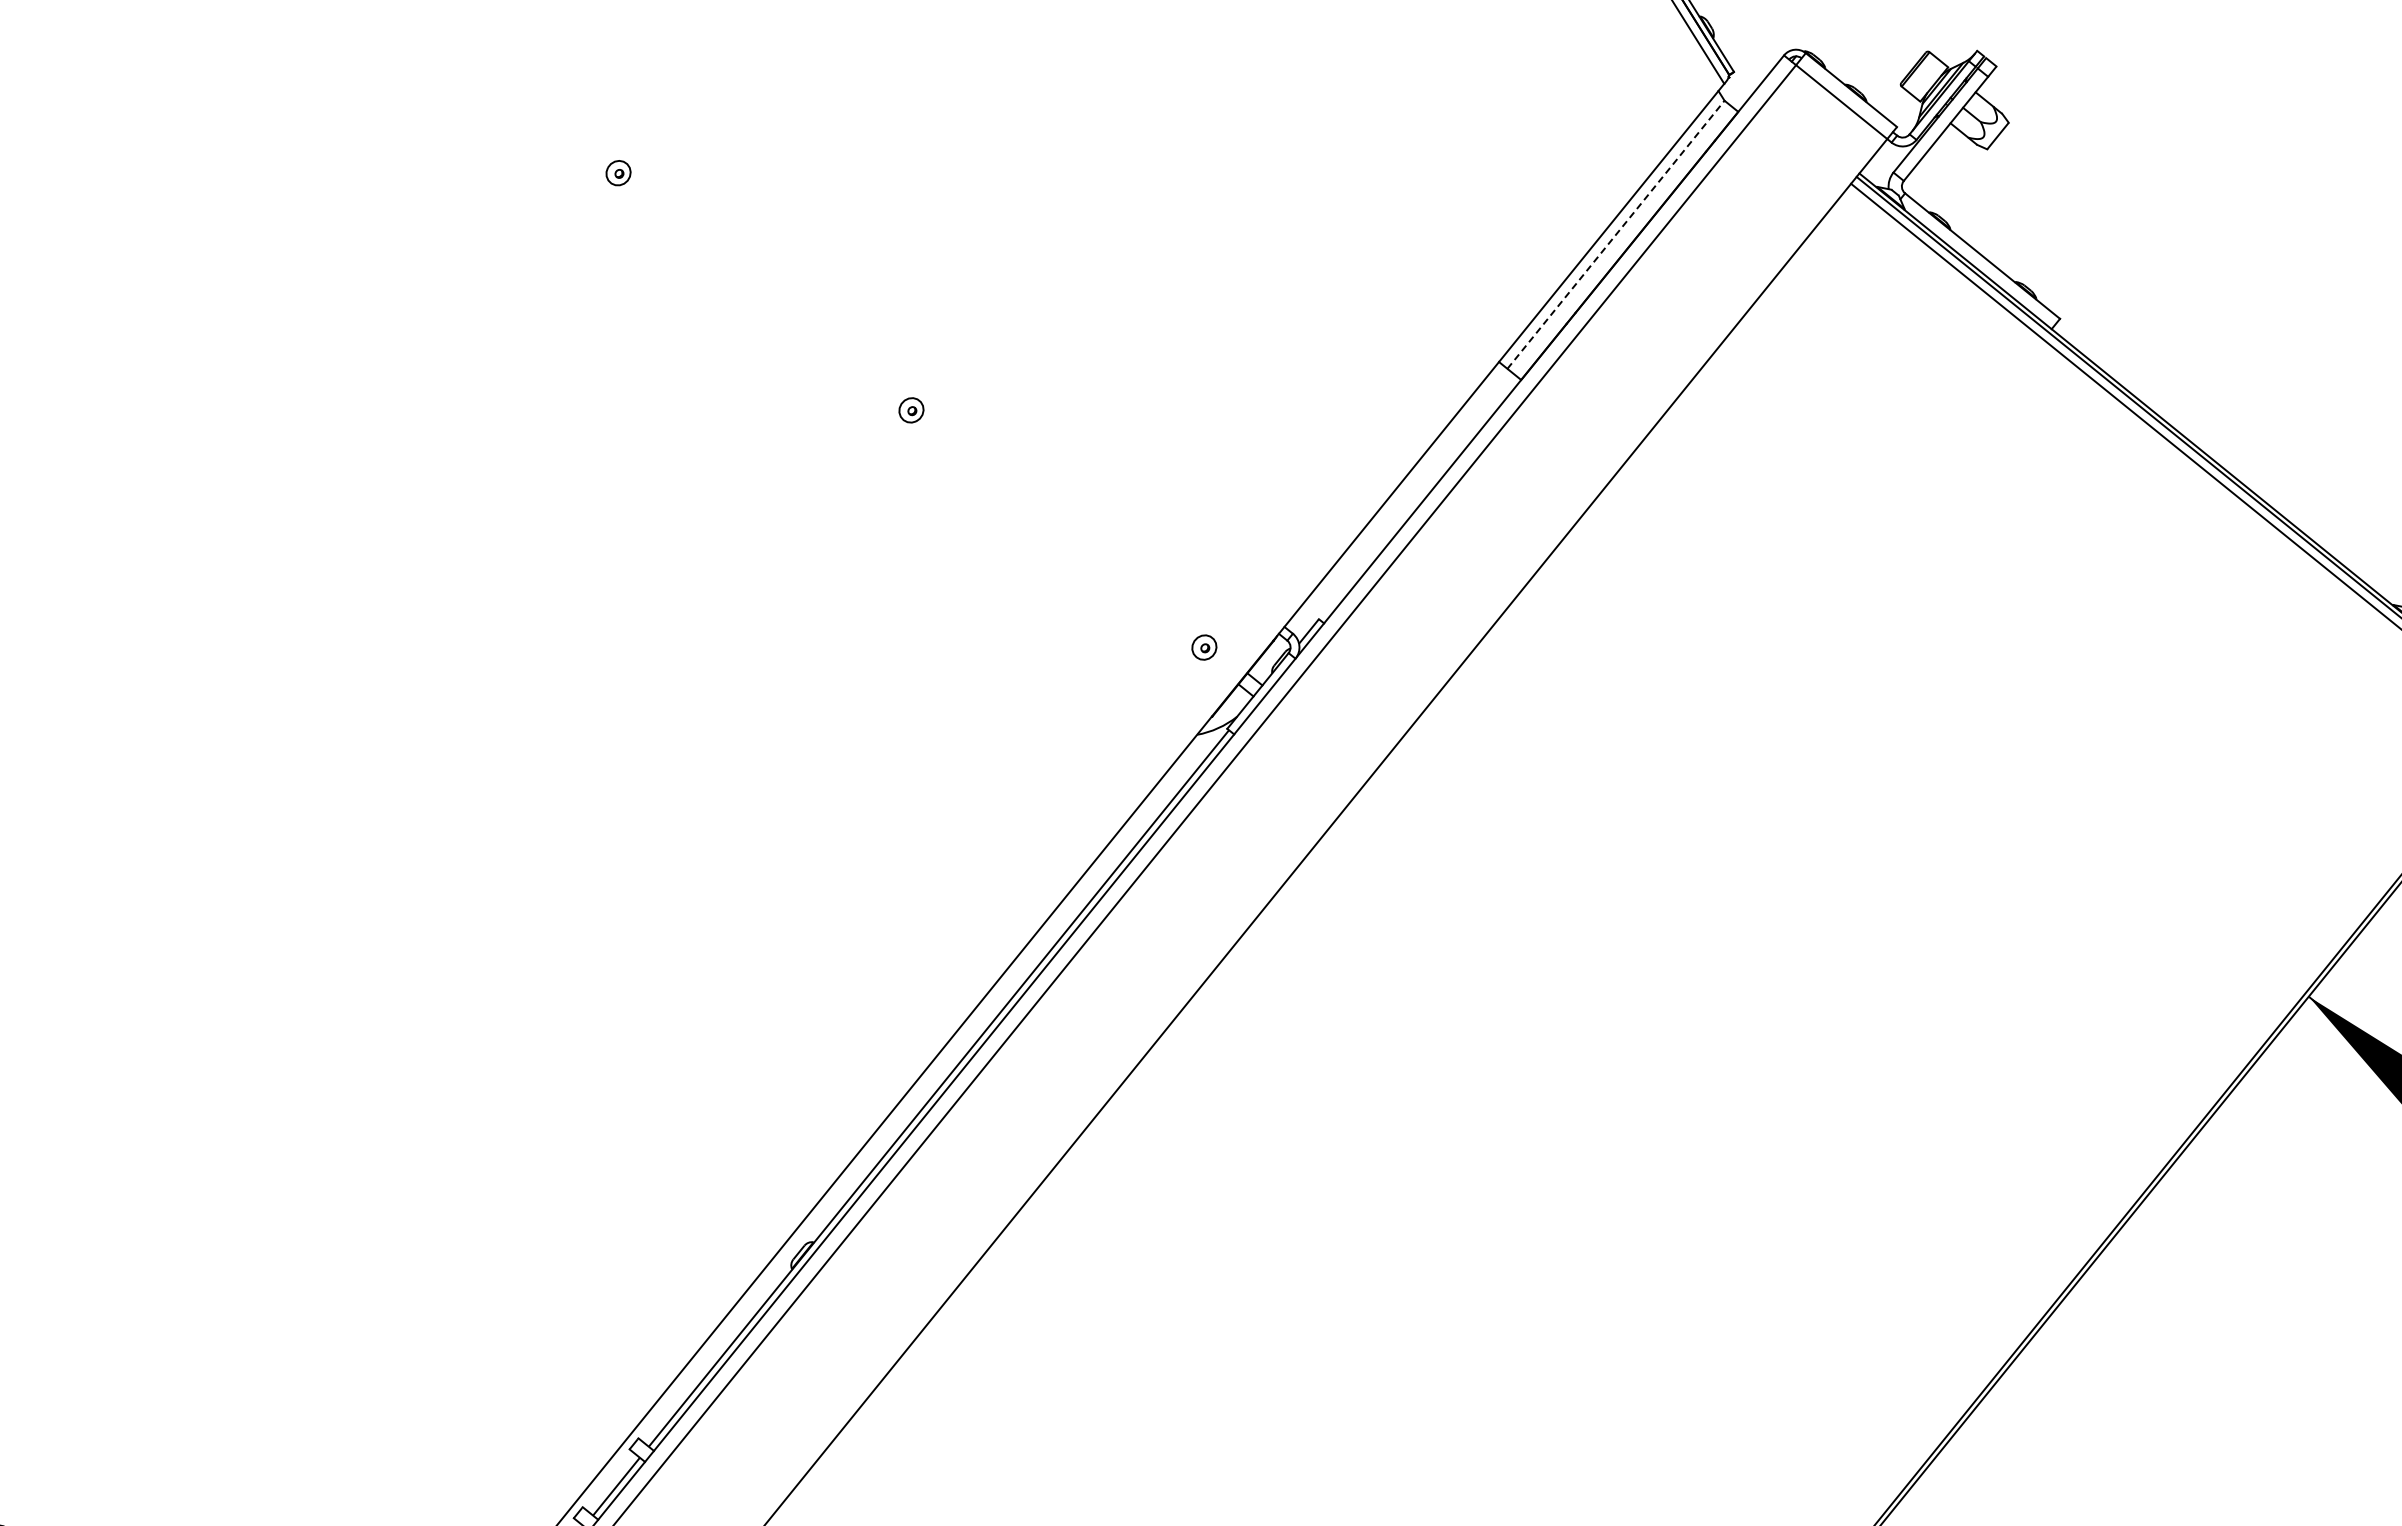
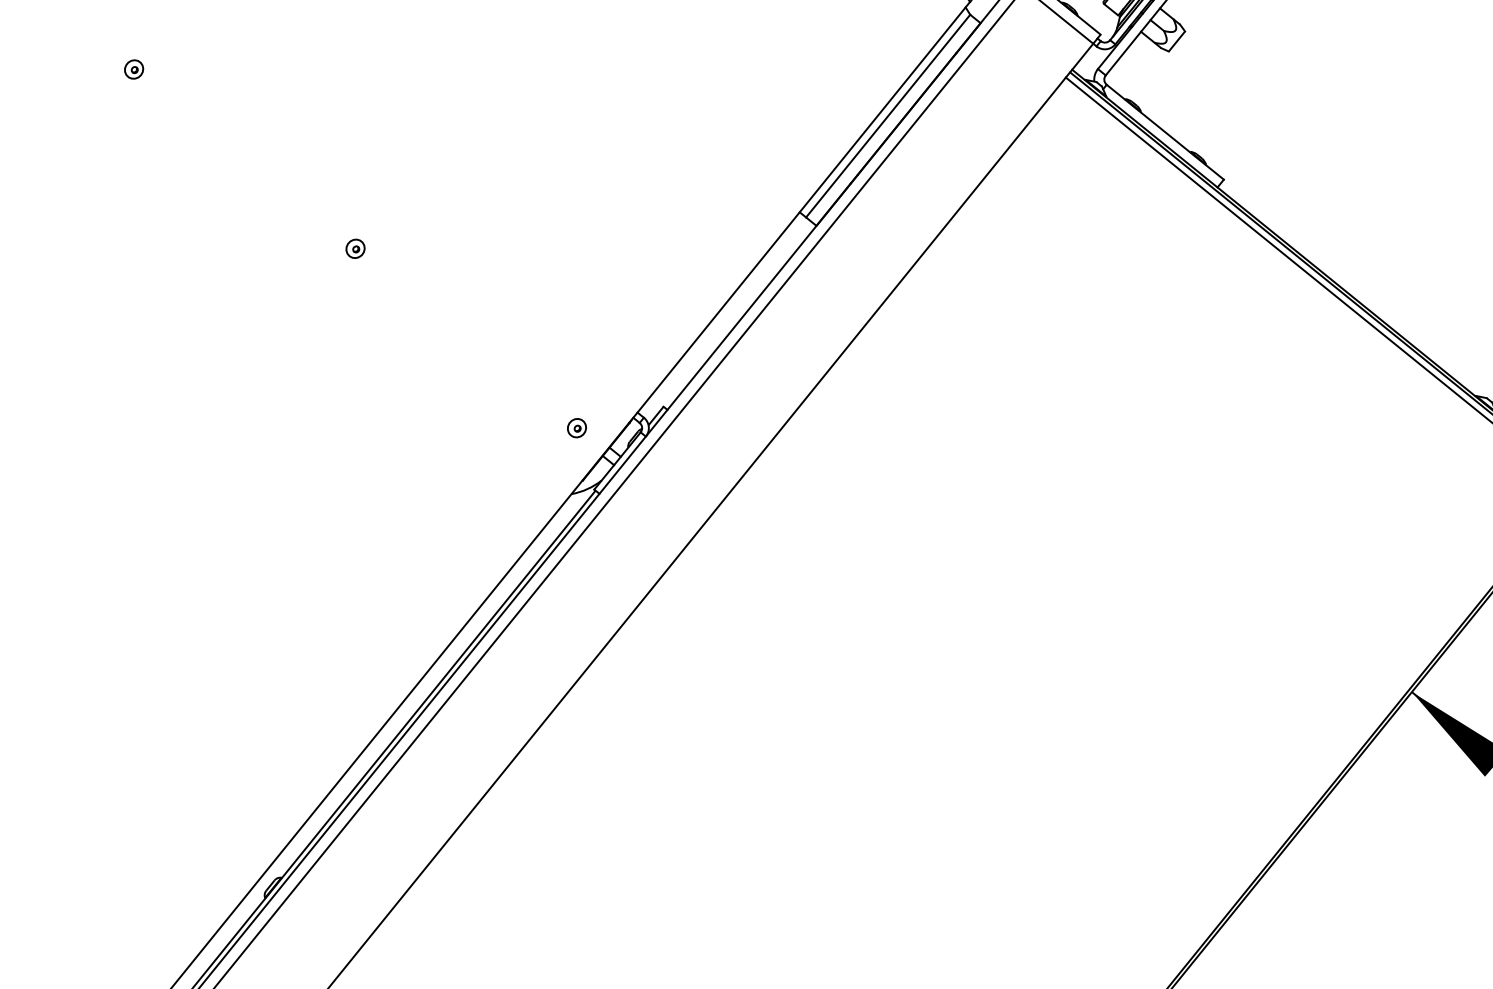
line: (1616, 234) -> (888, 115), dashed -> solid

